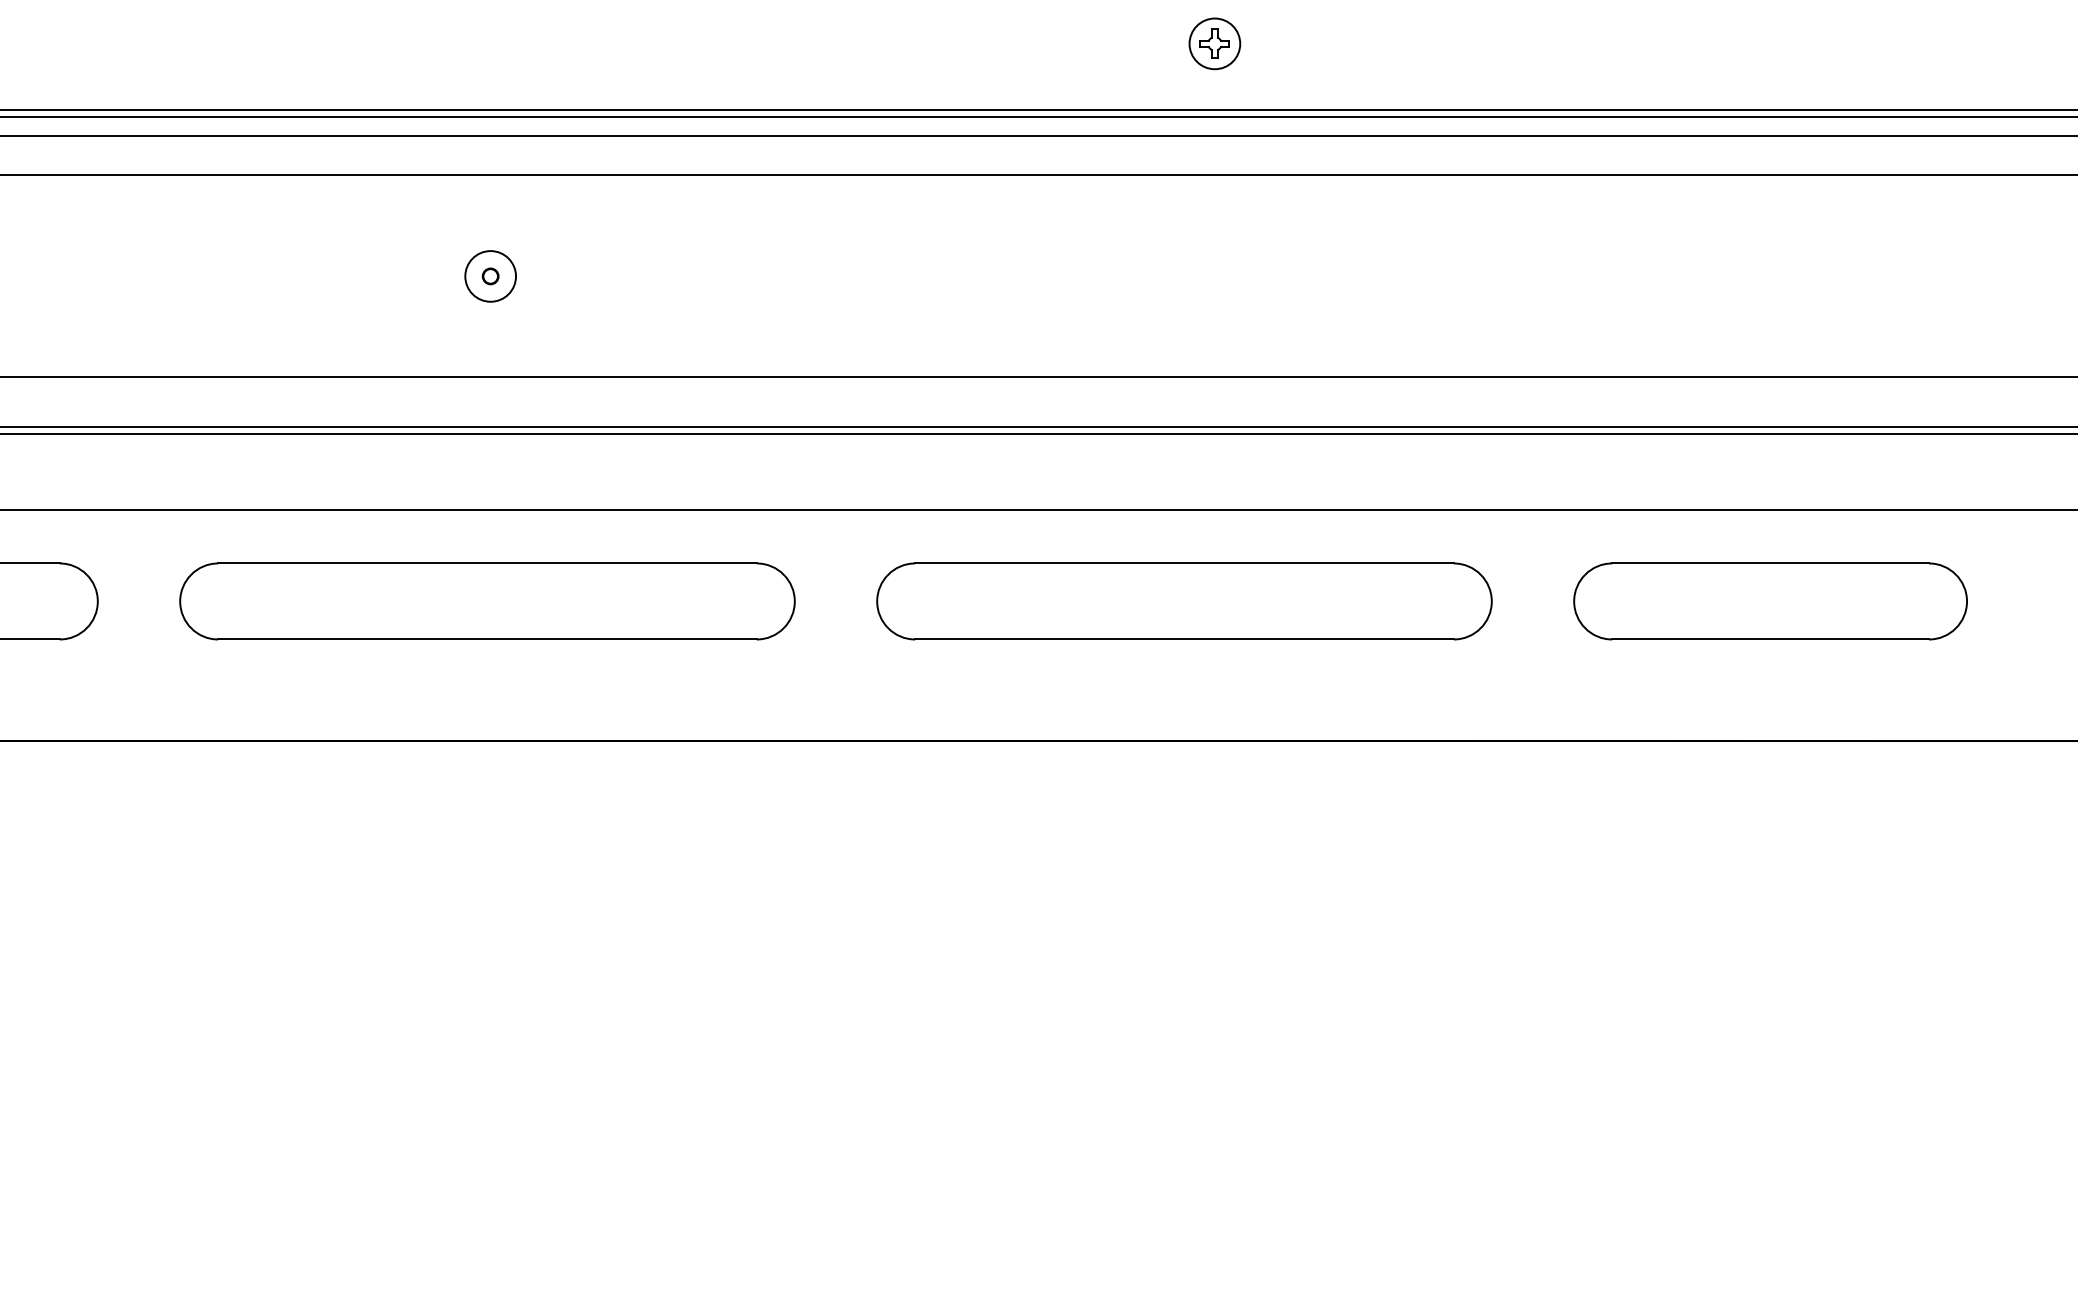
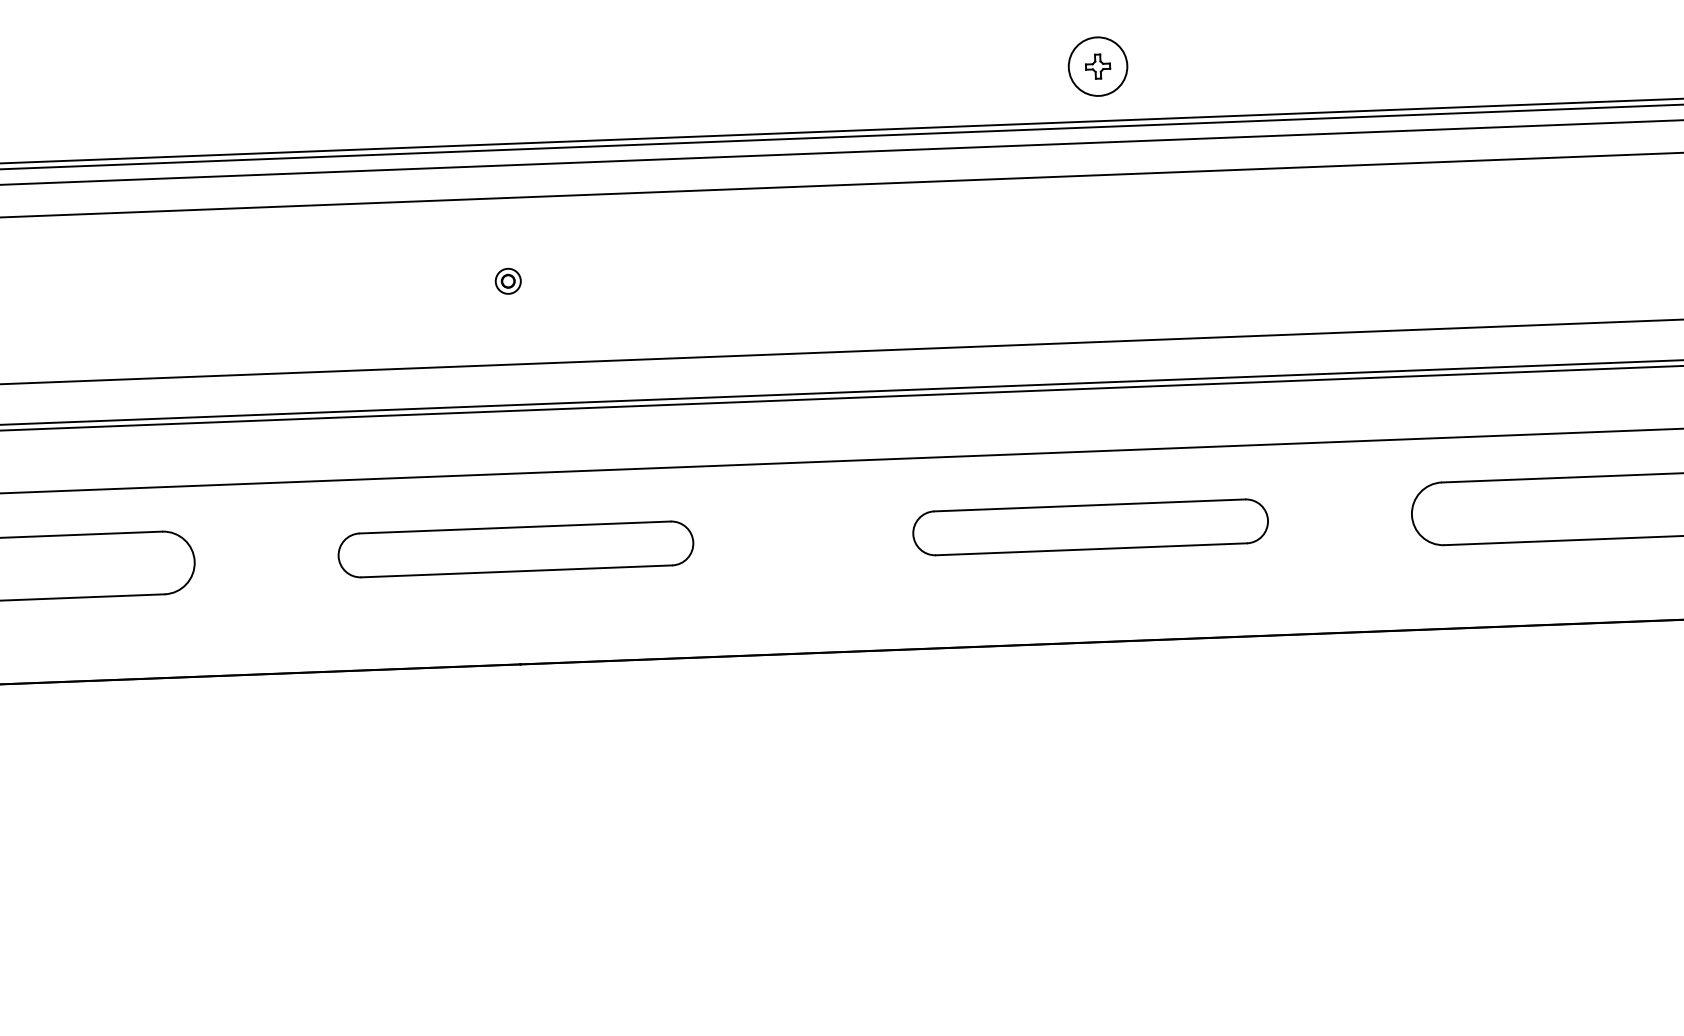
circle: (1214, 43) -> (1097, 66), size x1.4
circle: (490, 276) -> (508, 281), size x0.6
part: (487, 601) -> (515, 549), size x0.7
part: (1184, 601) -> (1090, 527), size x0.7

